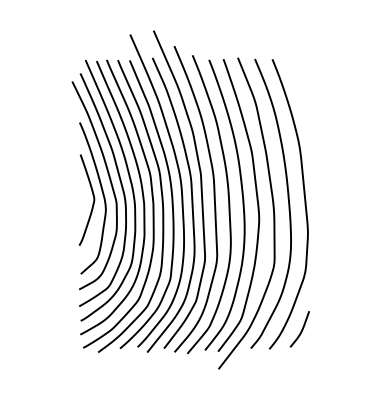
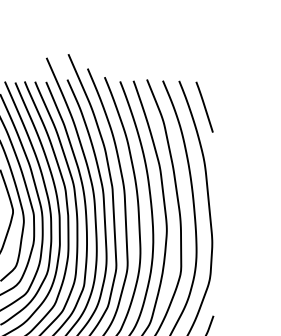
line: (299, 87) -> (204, 107), added

